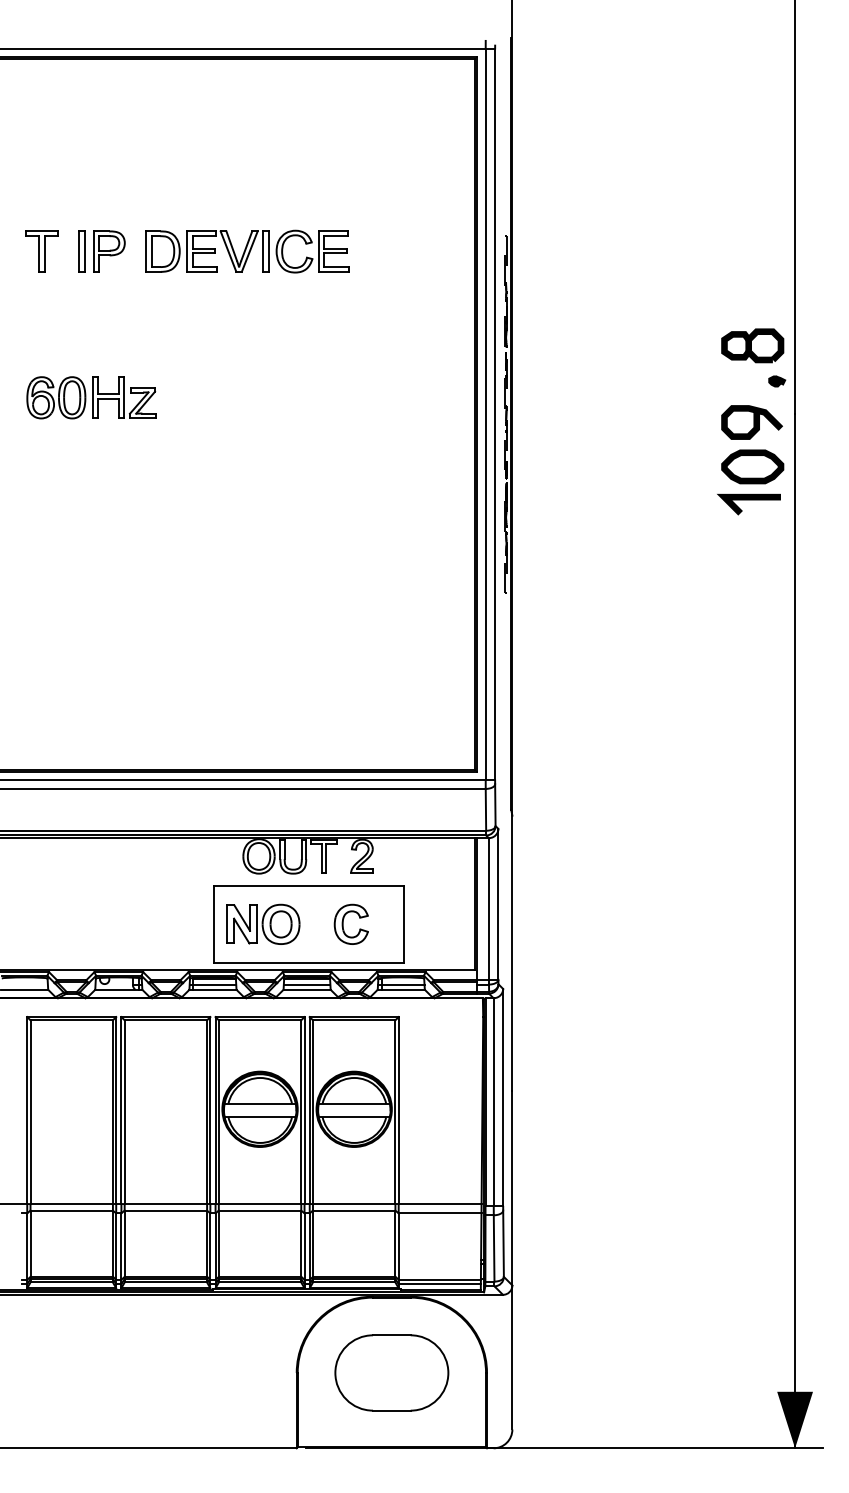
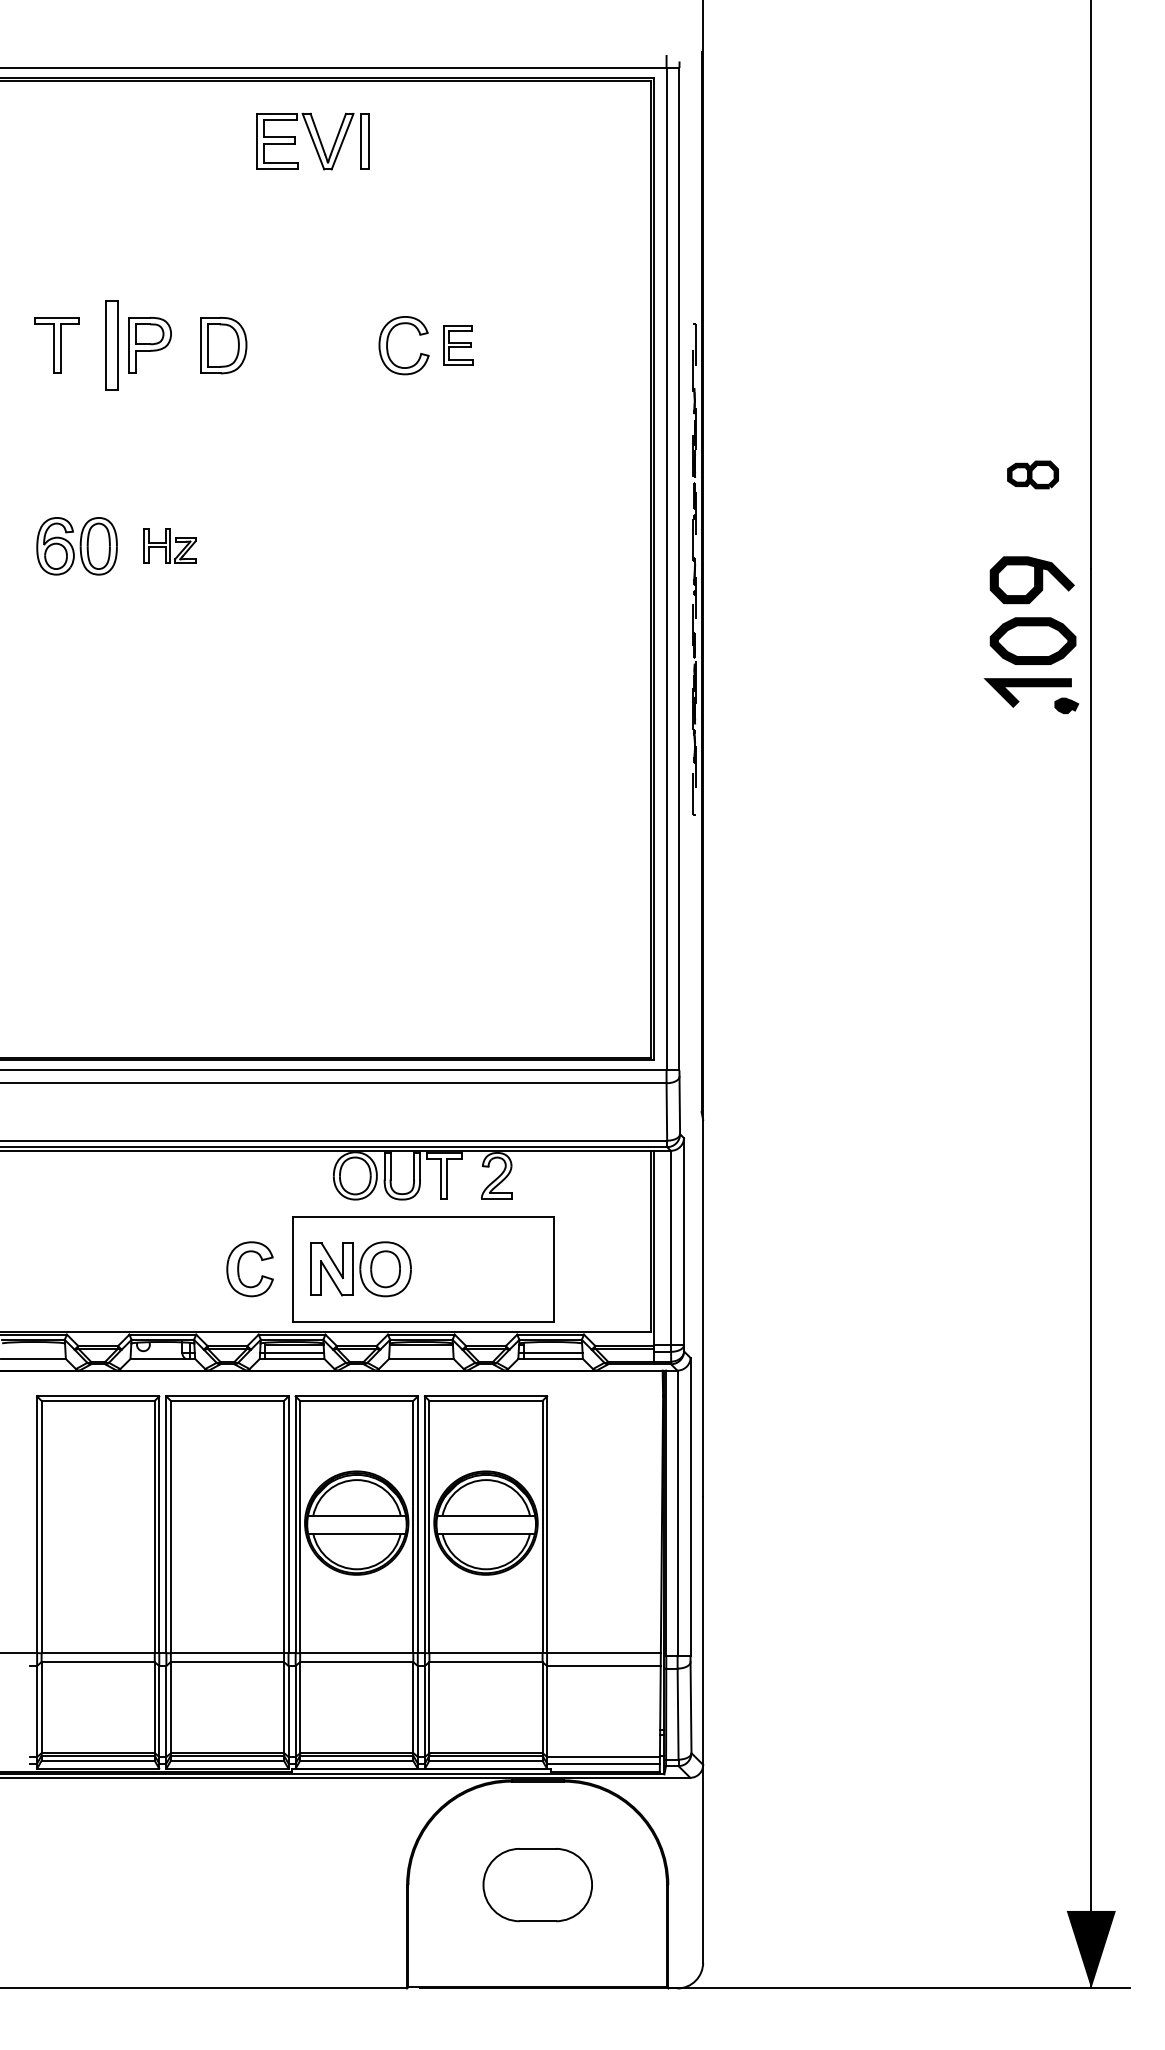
part: (81, 251) -> (111, 345), size x1.6
part: (227, 251) -> (312, 141), moved
part: (334, 251) -> (458, 345), size x0.7
part: (752, 345) -> (1032, 474), size x0.6
part: (777, 381) -> (1066, 705), moved
part: (124, 397) -> (170, 545), size x0.6
part: (343, 924) -> (239, 1269), moved
line: (307, 985) -> (421, 1352), removed
part: (391, 1372) -> (537, 1884), size x0.7

